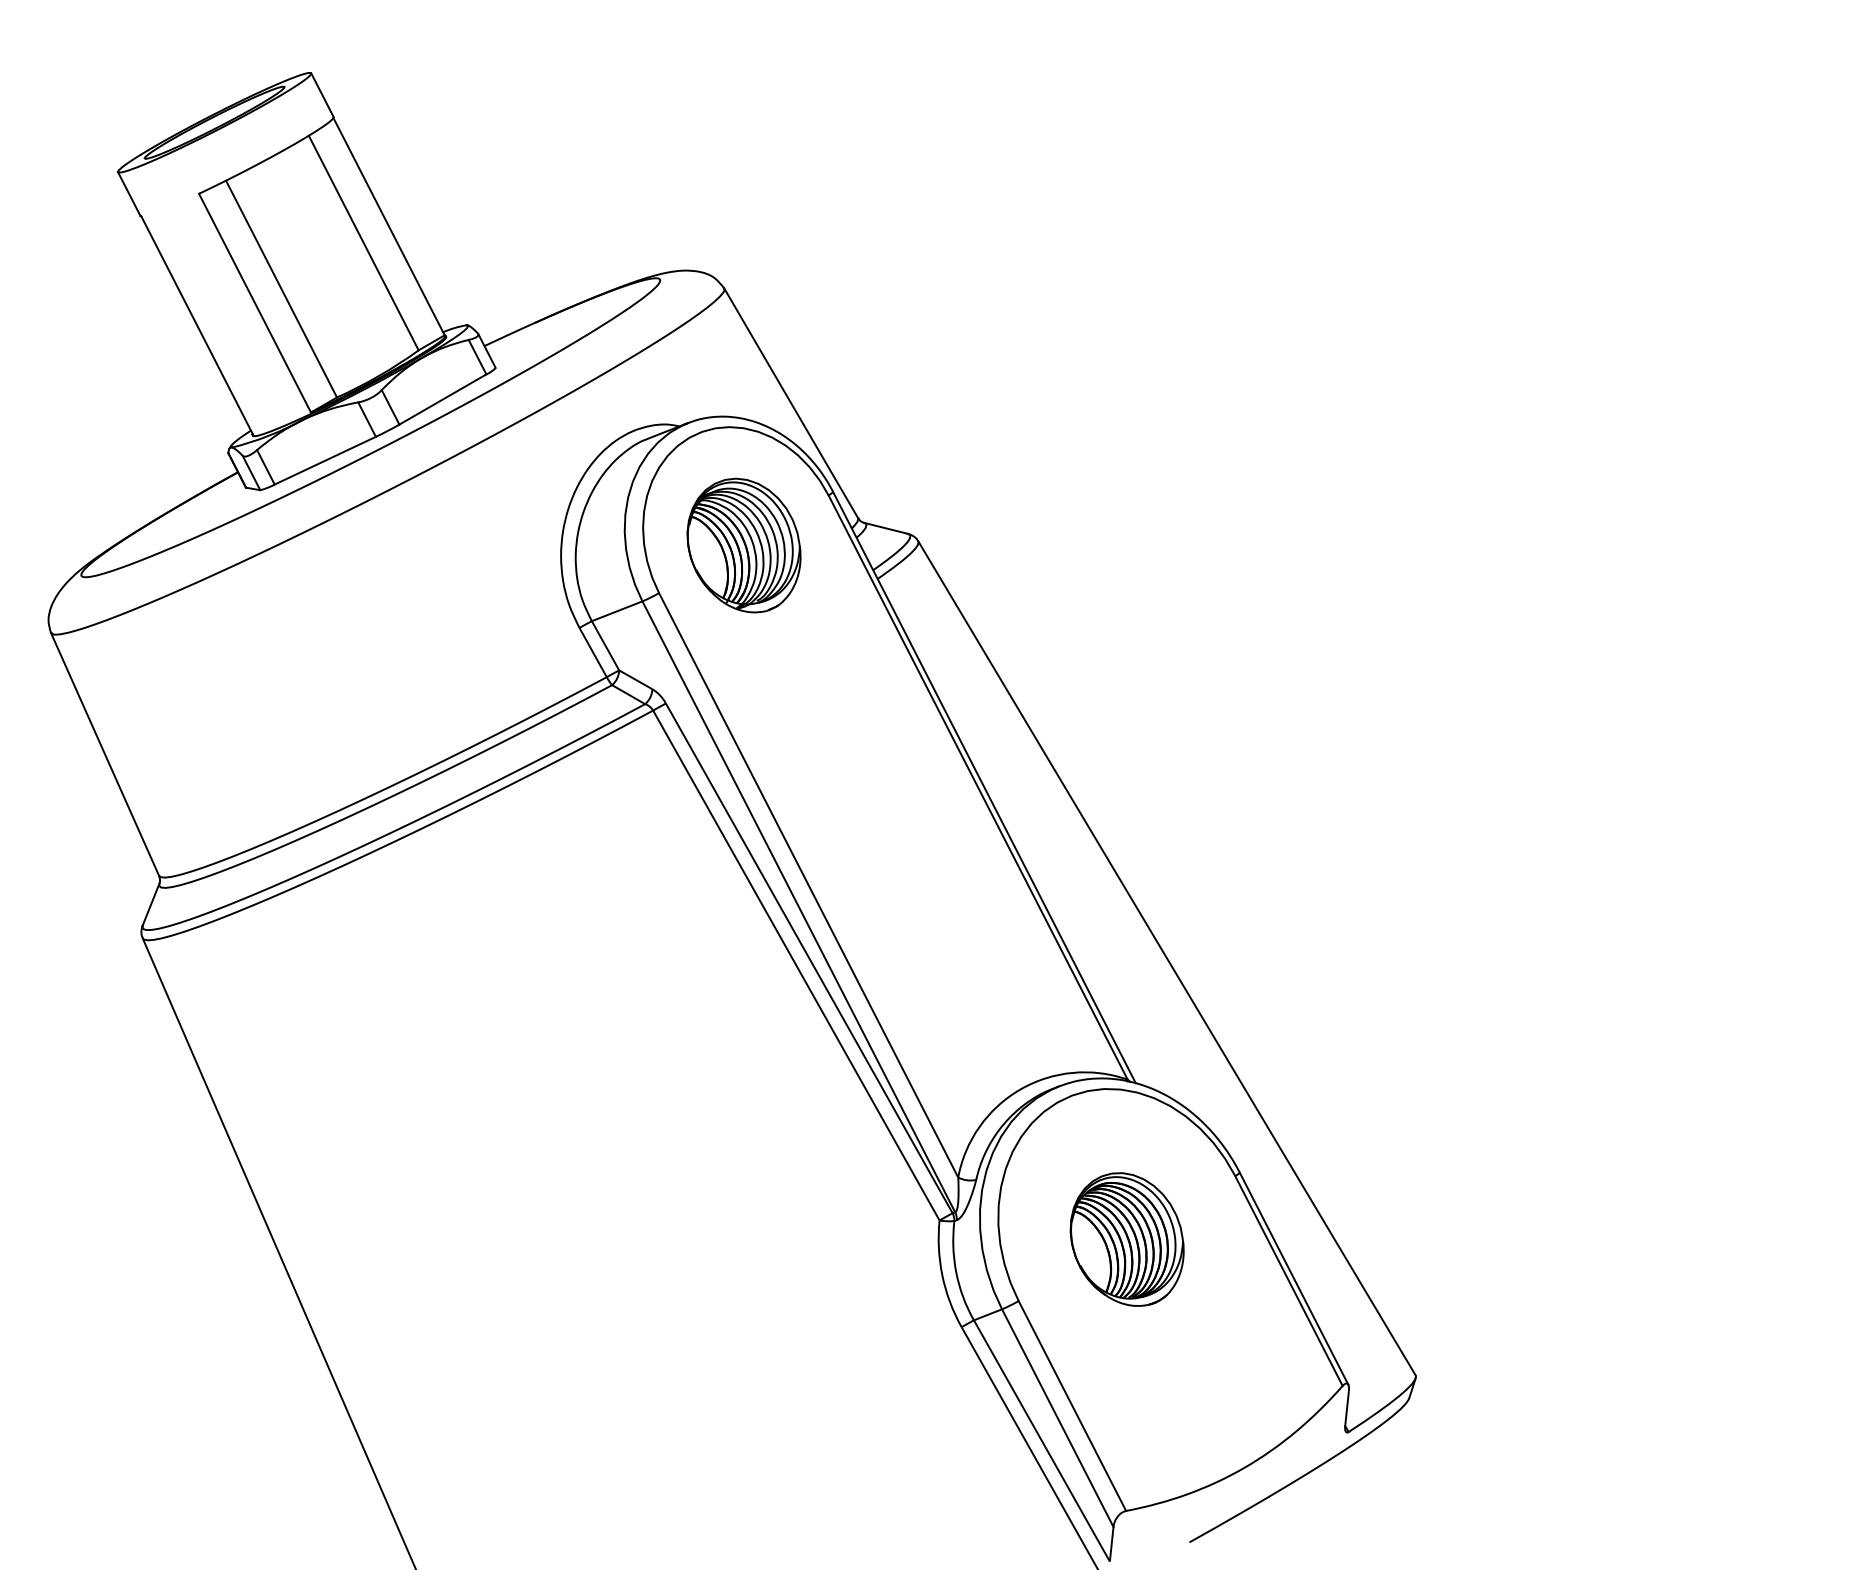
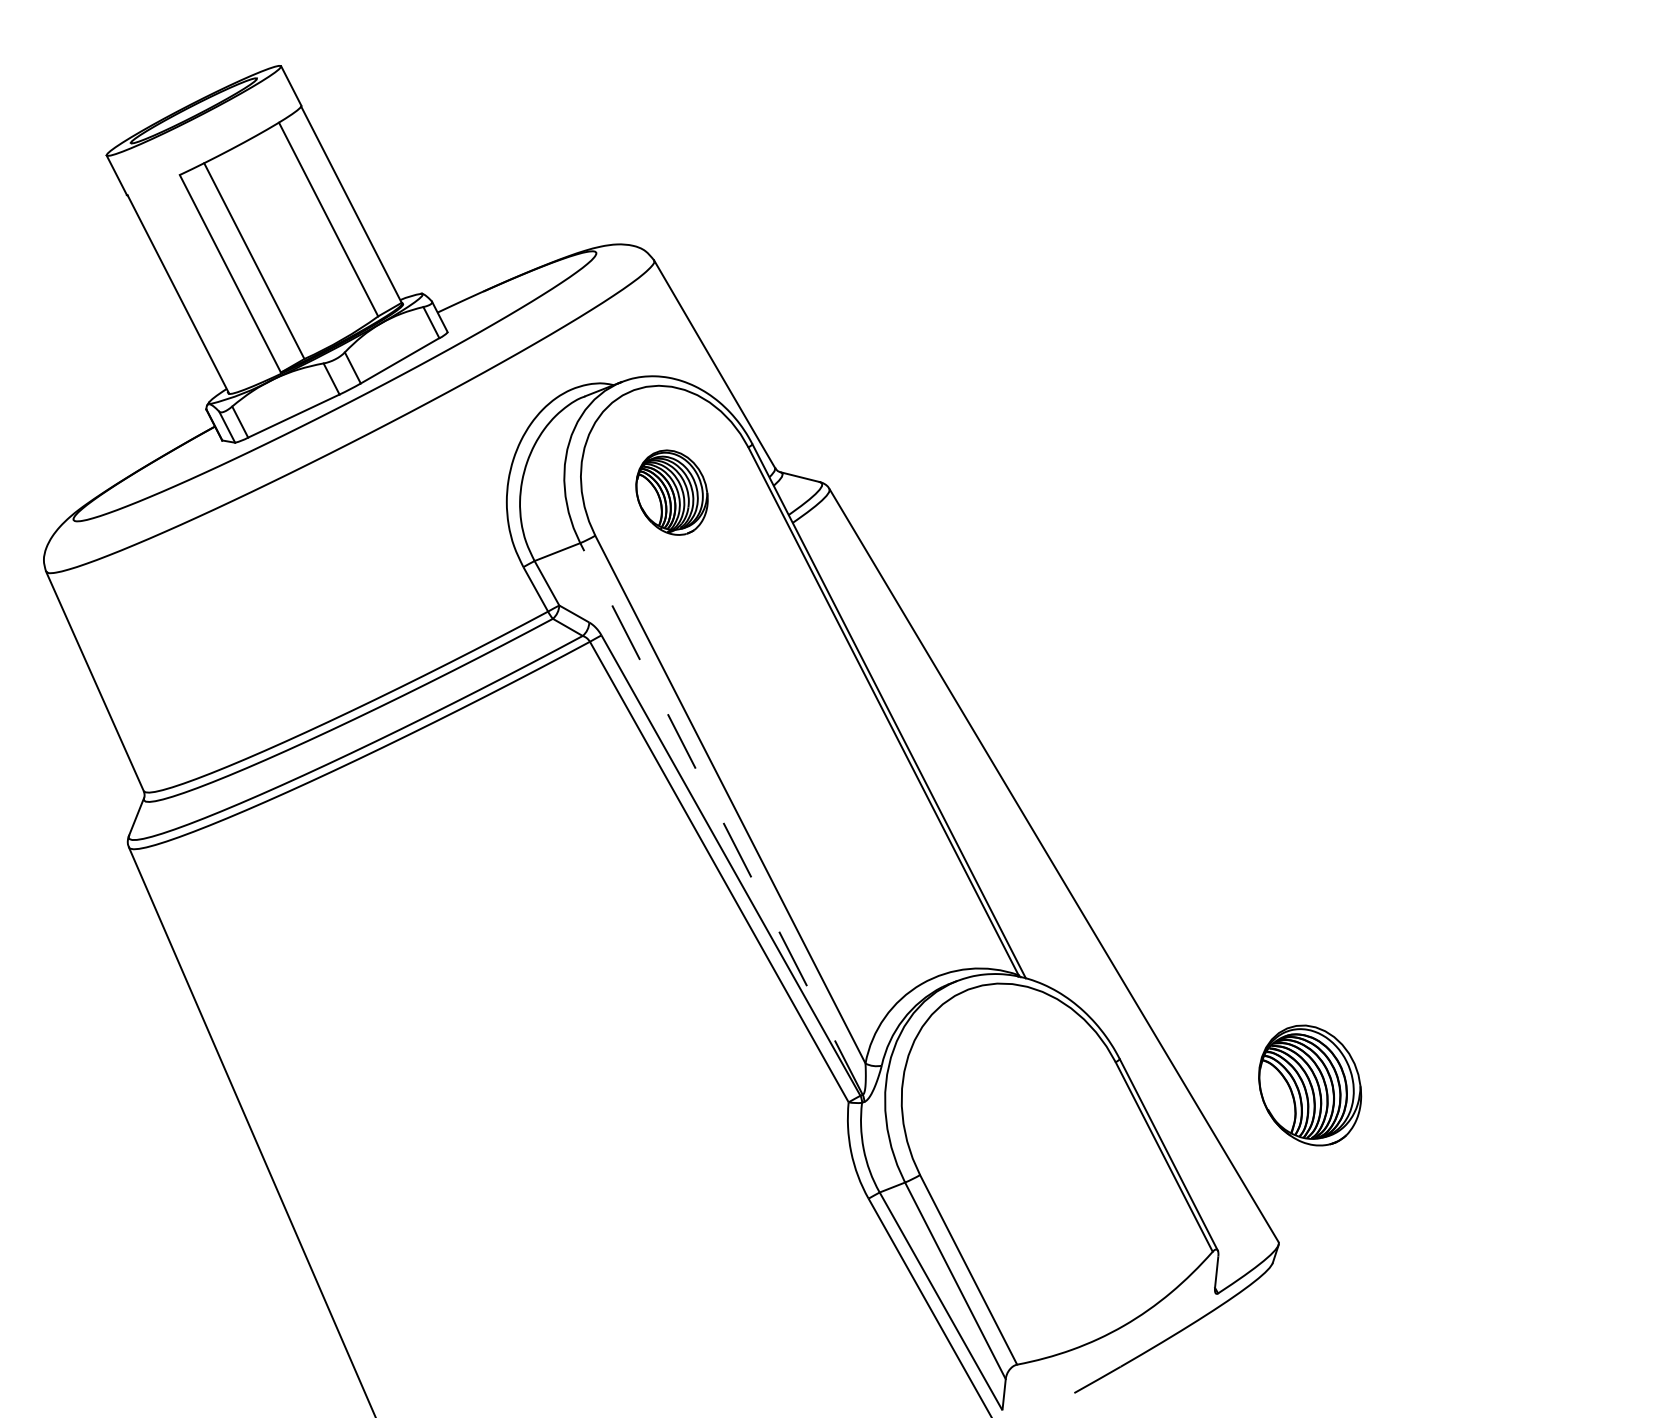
part: (743, 545) -> (671, 492), size x0.7
line: (798, 907) -> (721, 819), solid -> dashed
part: (1127, 1239) -> (1310, 1085), moved

